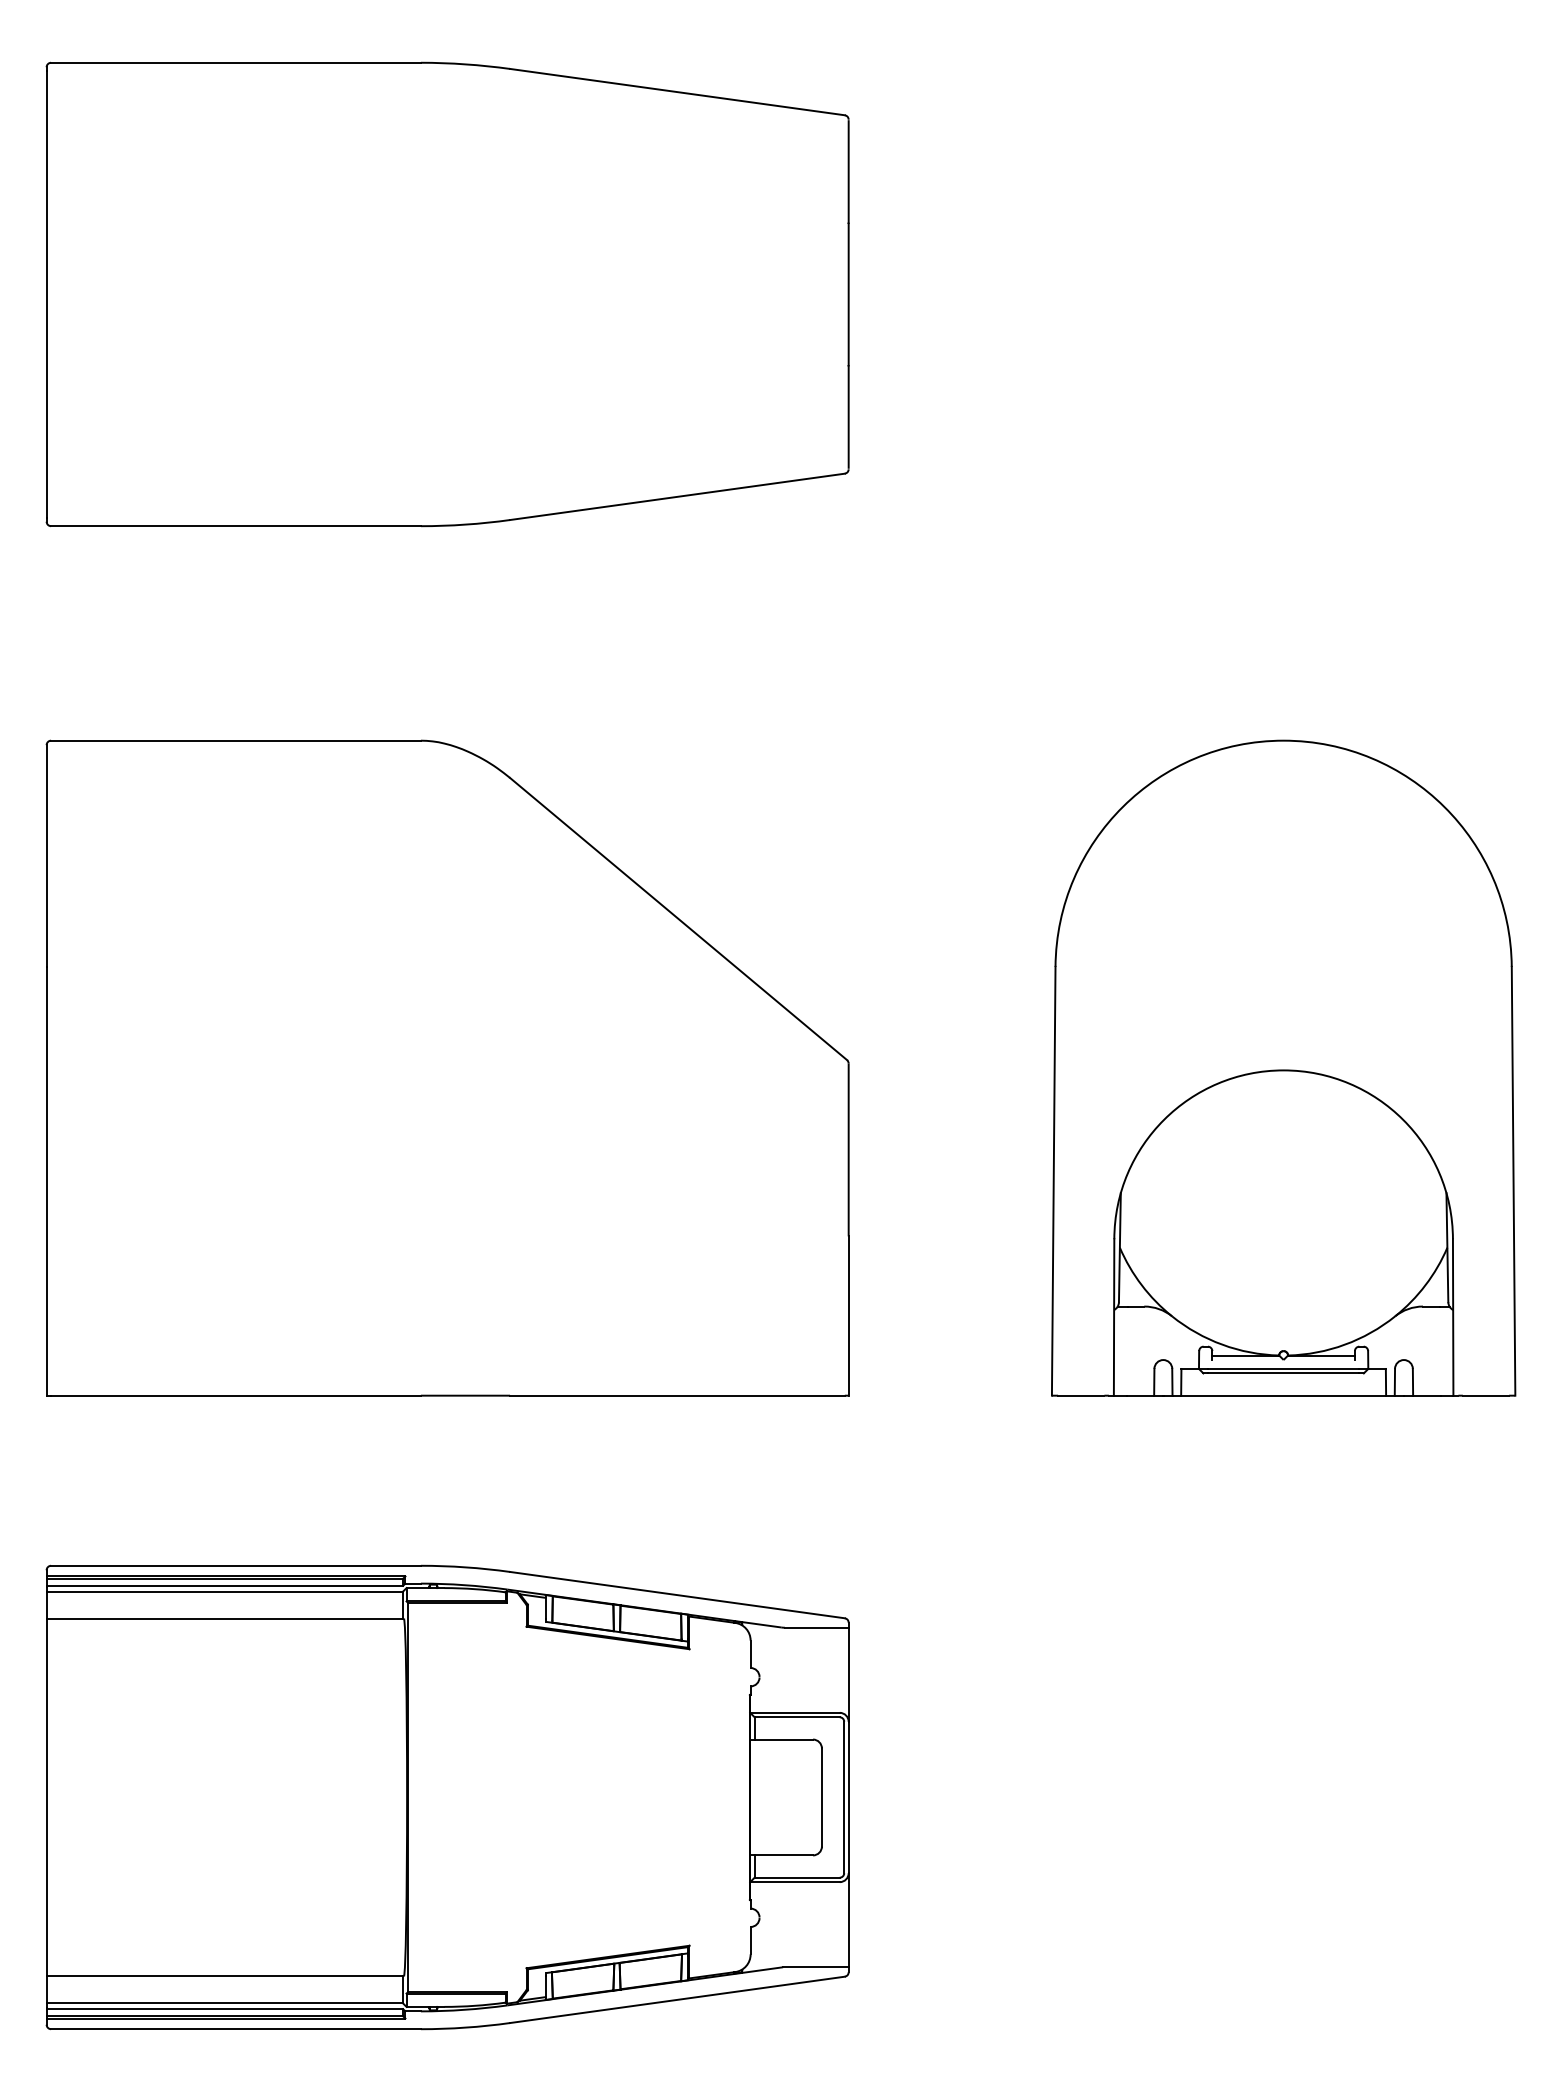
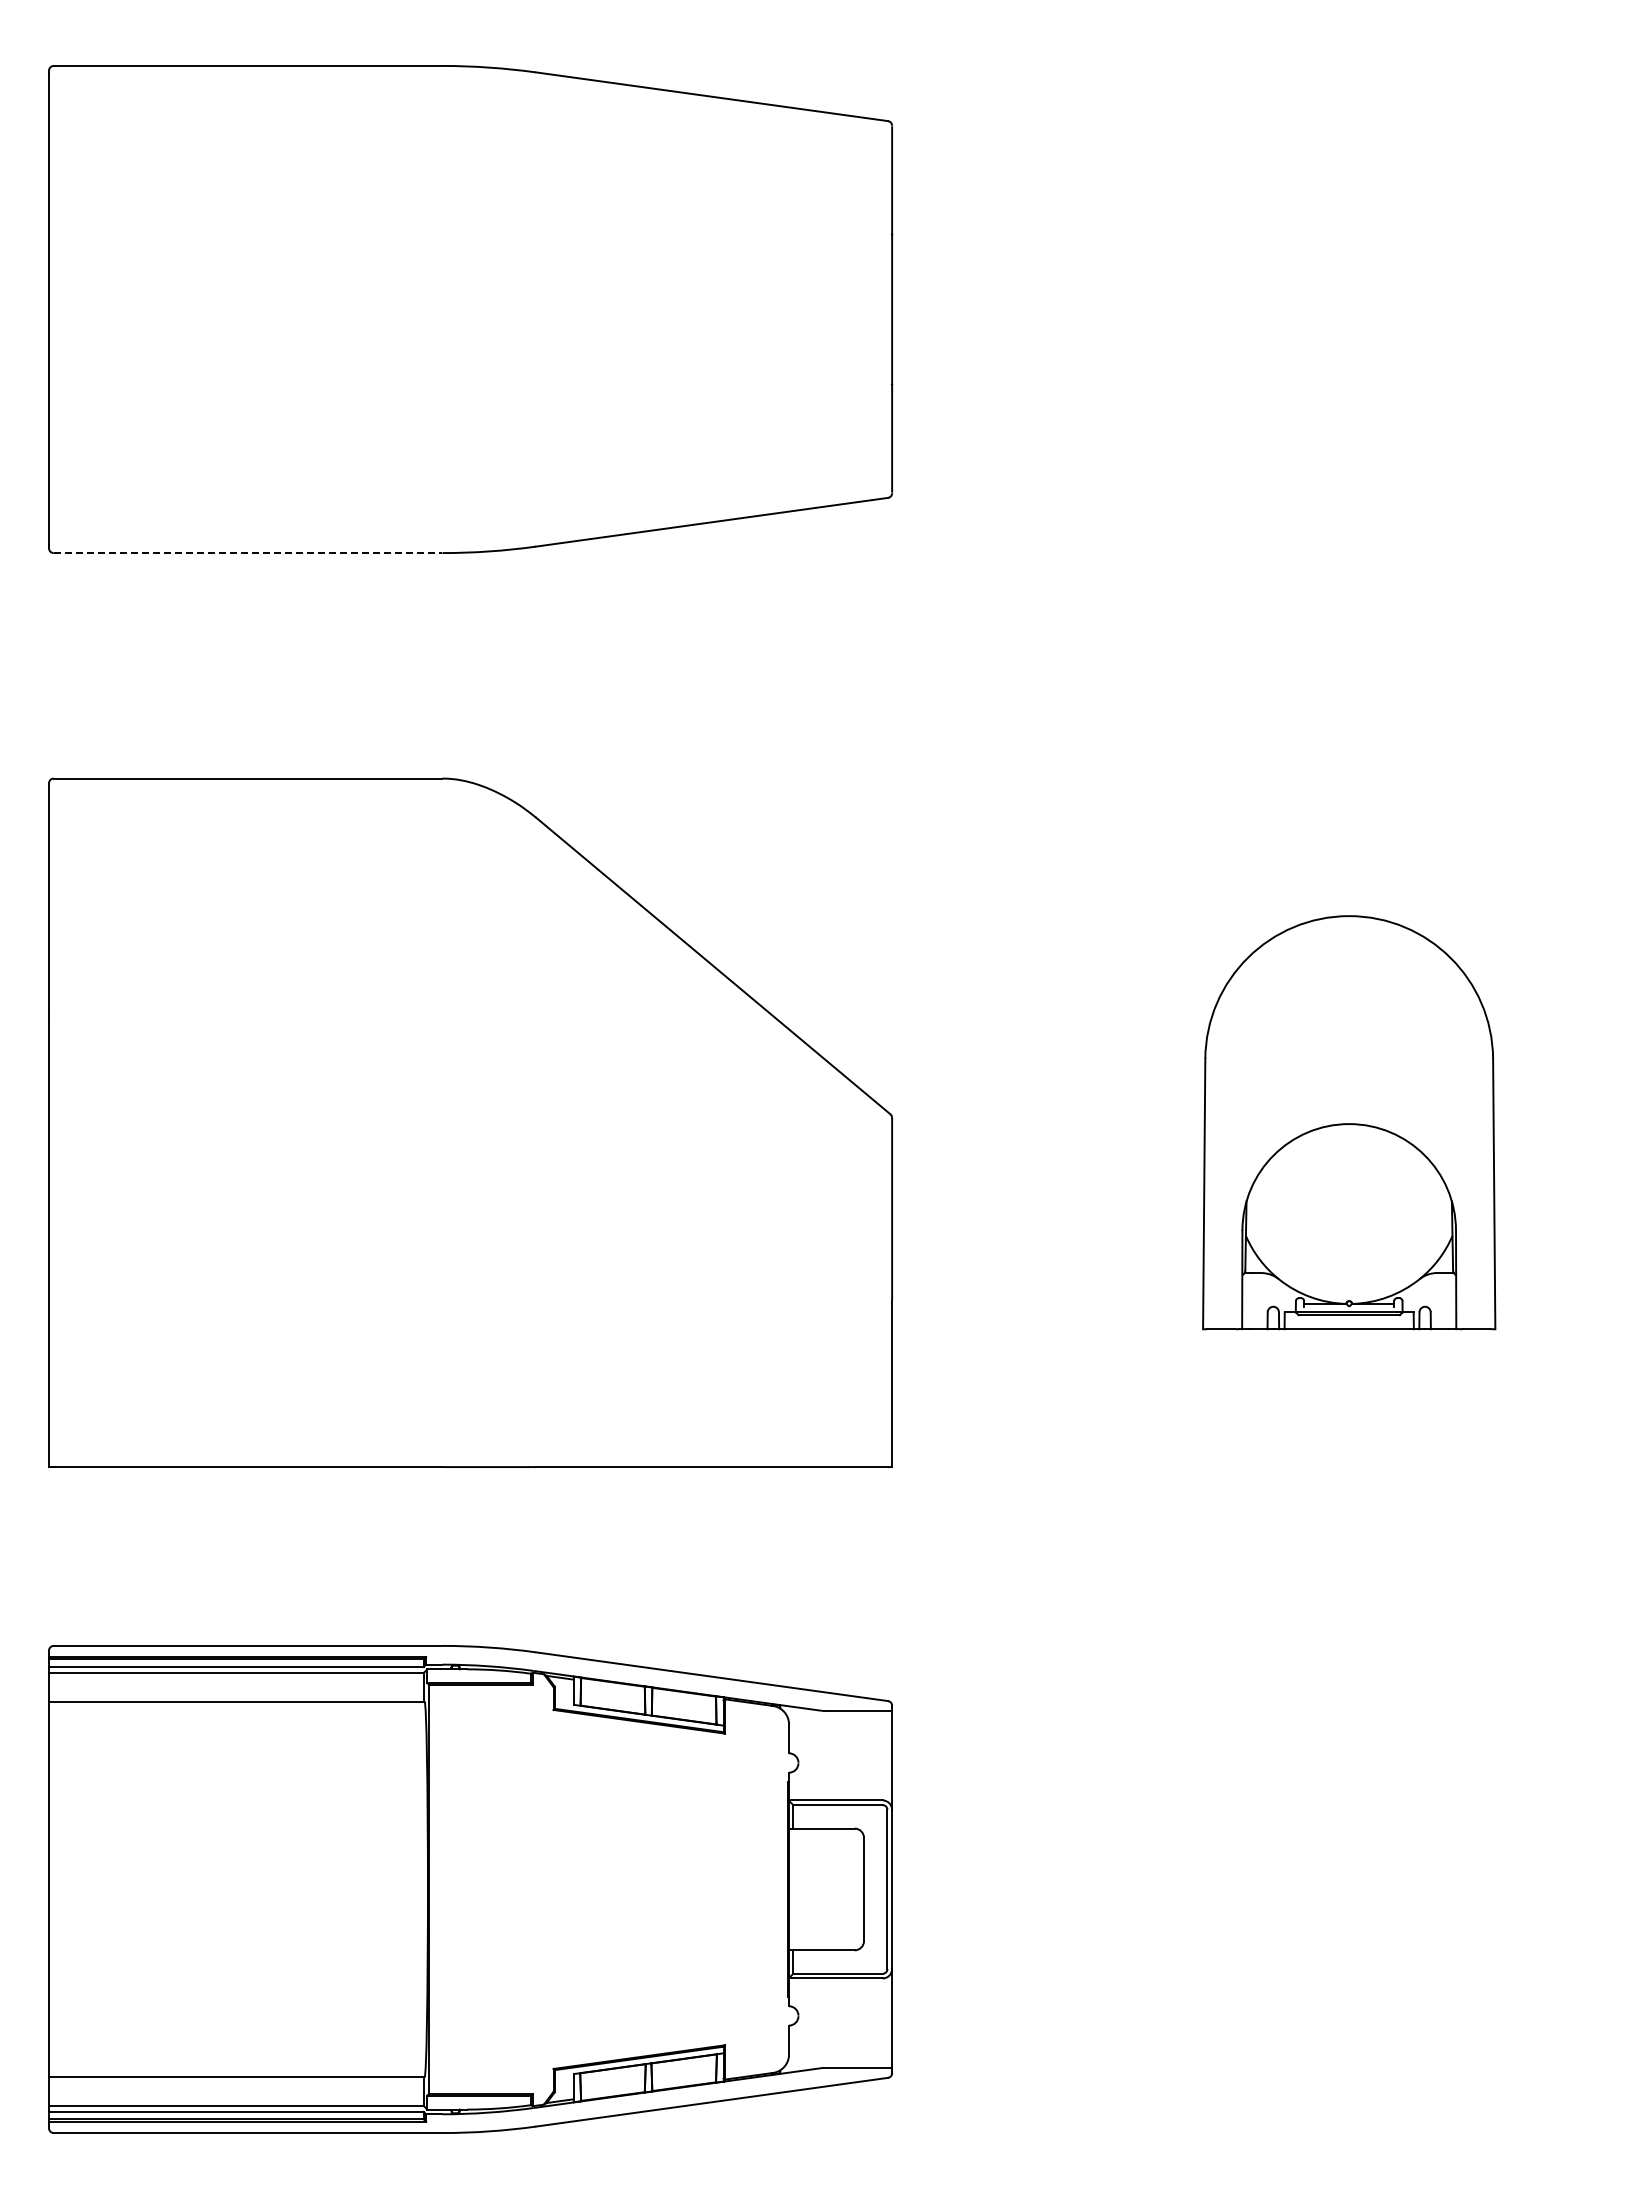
line: (236, 526) -> (248, 553), solid -> dashed
part: (1282, 1067) -> (1348, 1122), size x0.6

